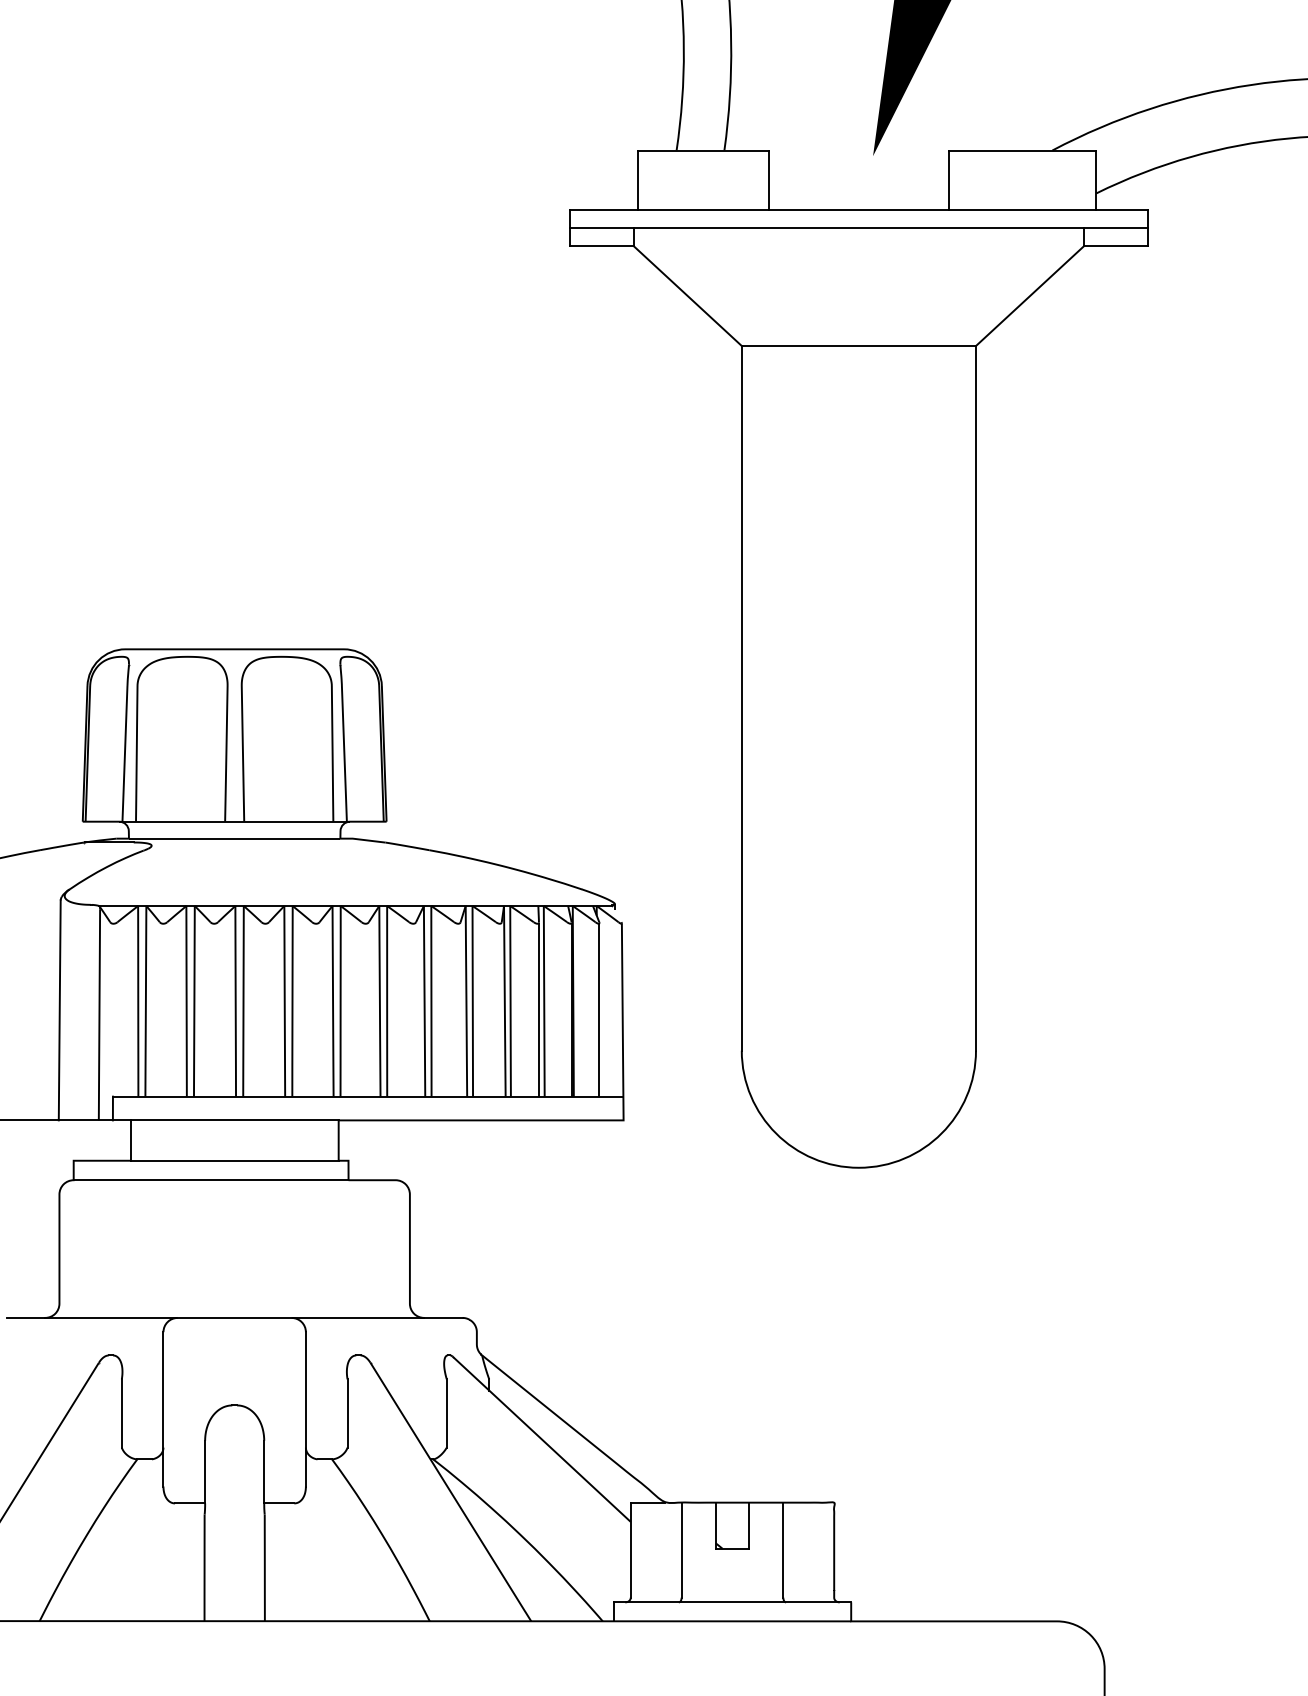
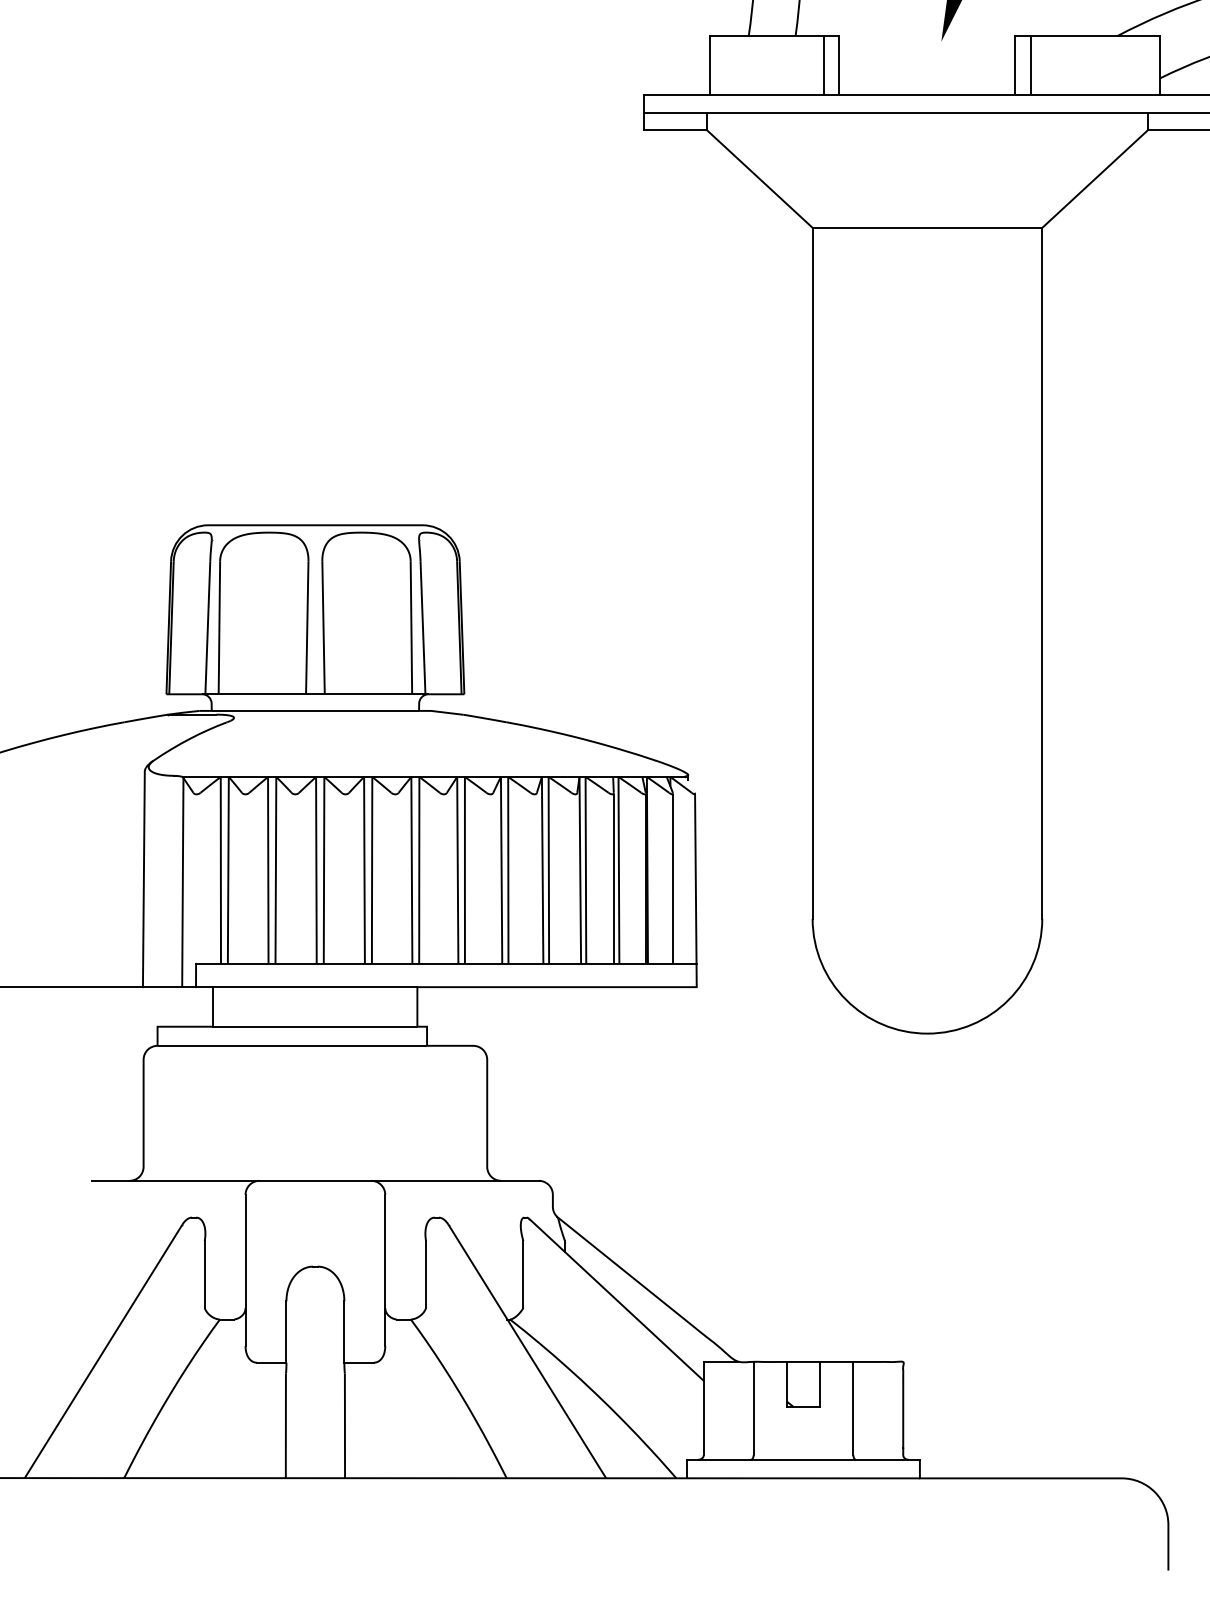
line: (753, 180) -> (824, 65), added
line: (964, 180) -> (1030, 65), added

